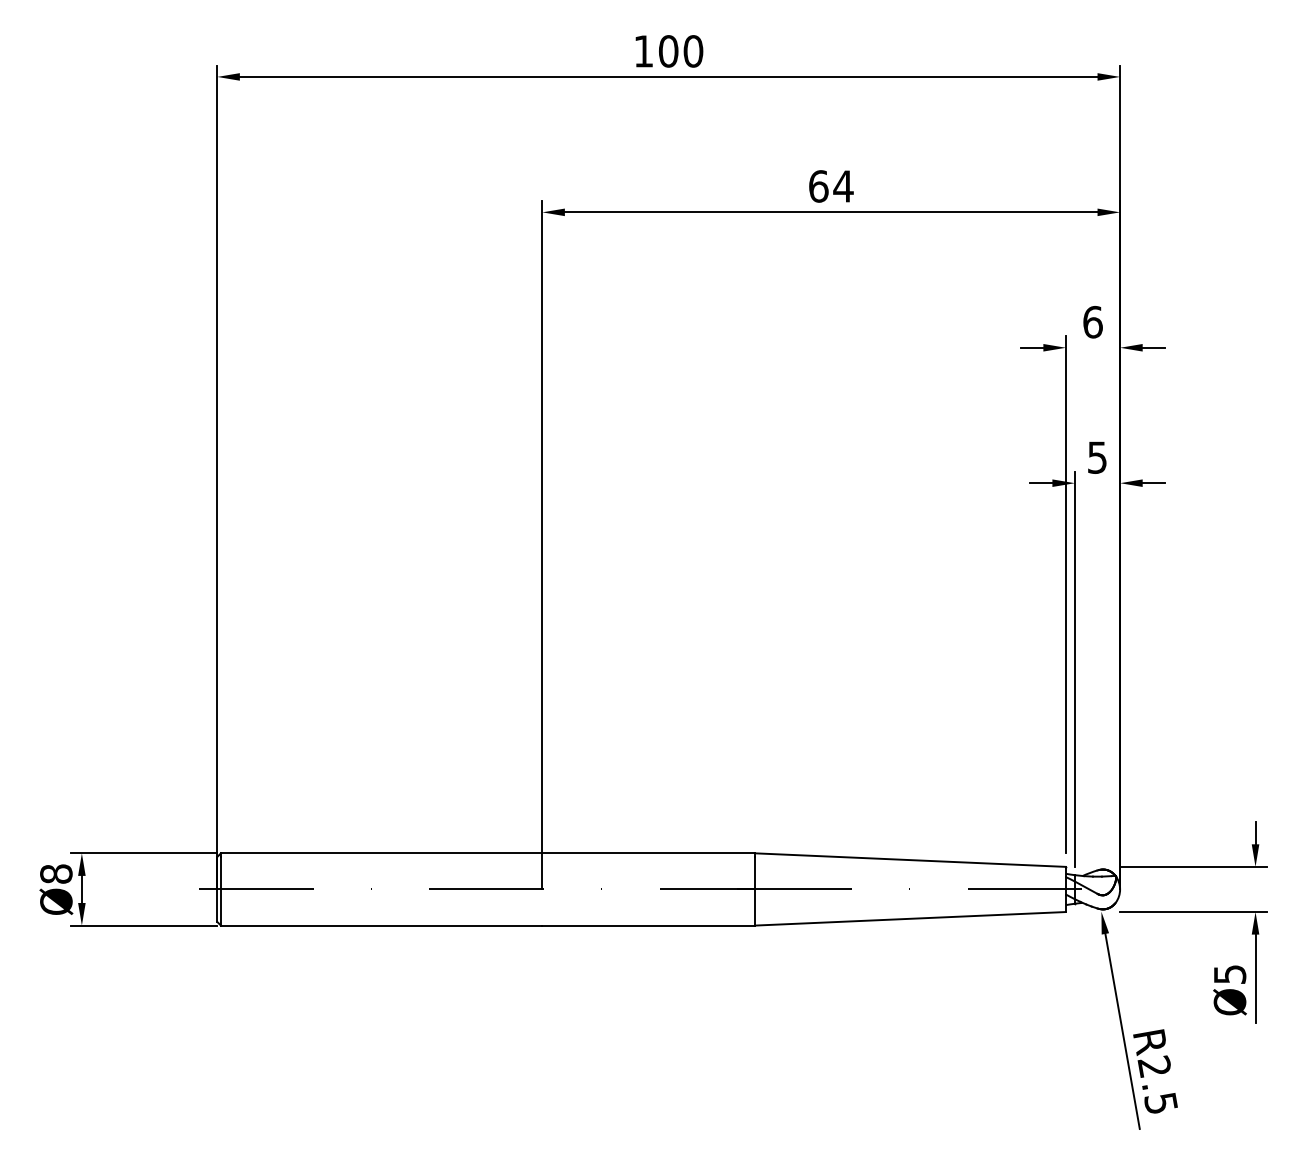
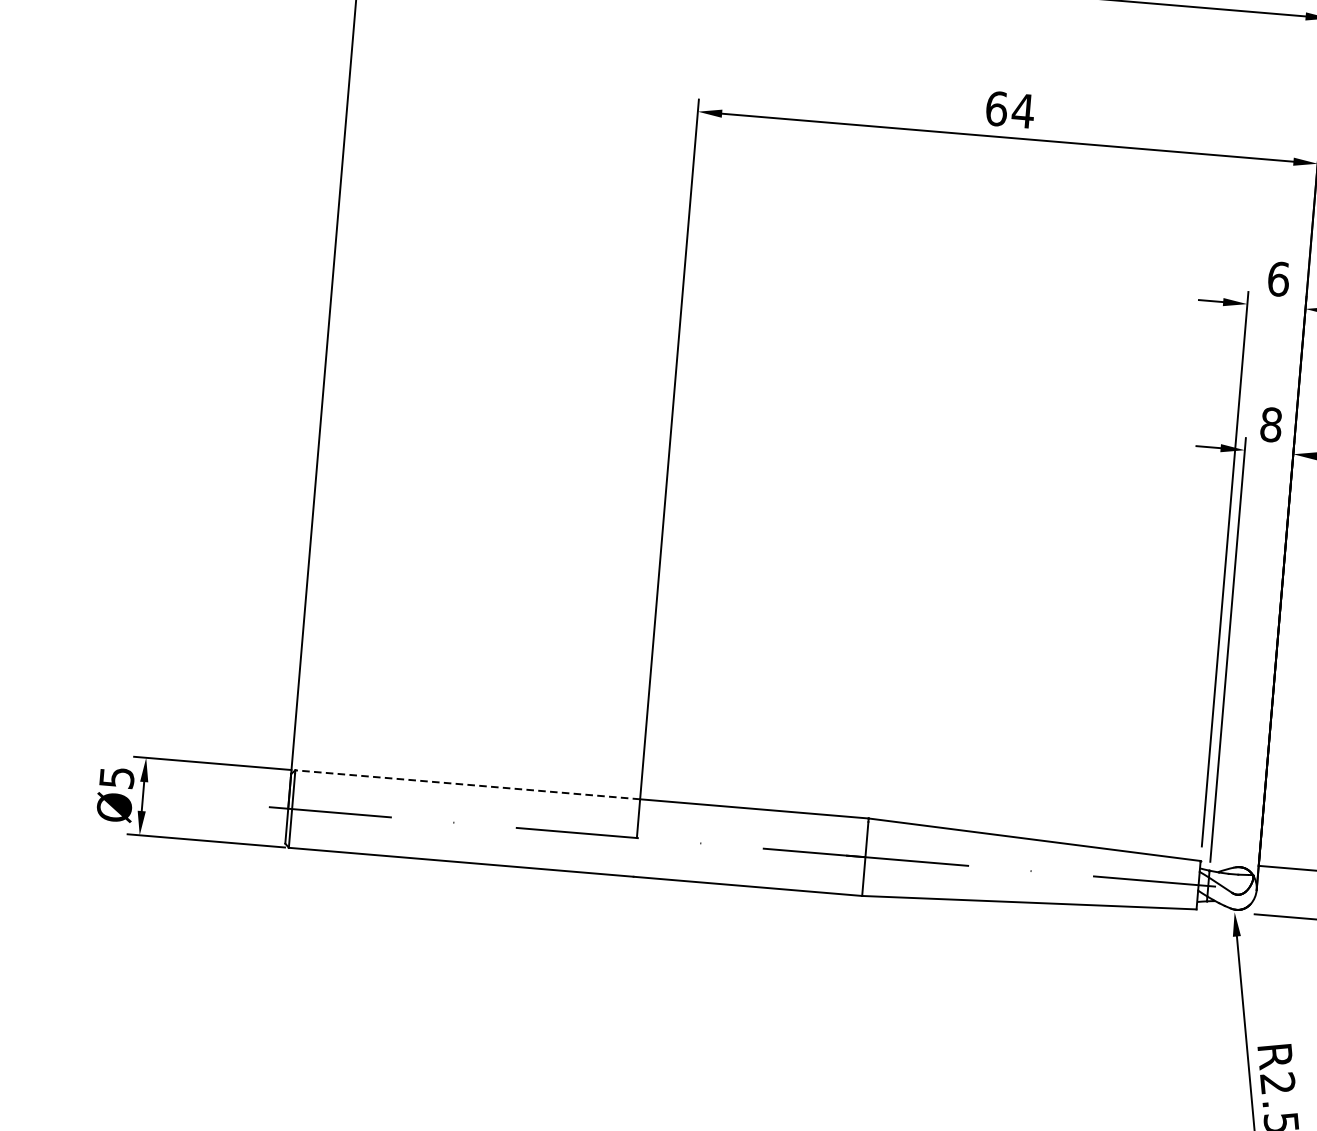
text: (1097, 457) -> (1271, 424), 5 -> 8
line: (381, 853) -> (467, 784), solid -> dashed
text: (56, 873) -> (117, 777), Ø8 -> Ø5

